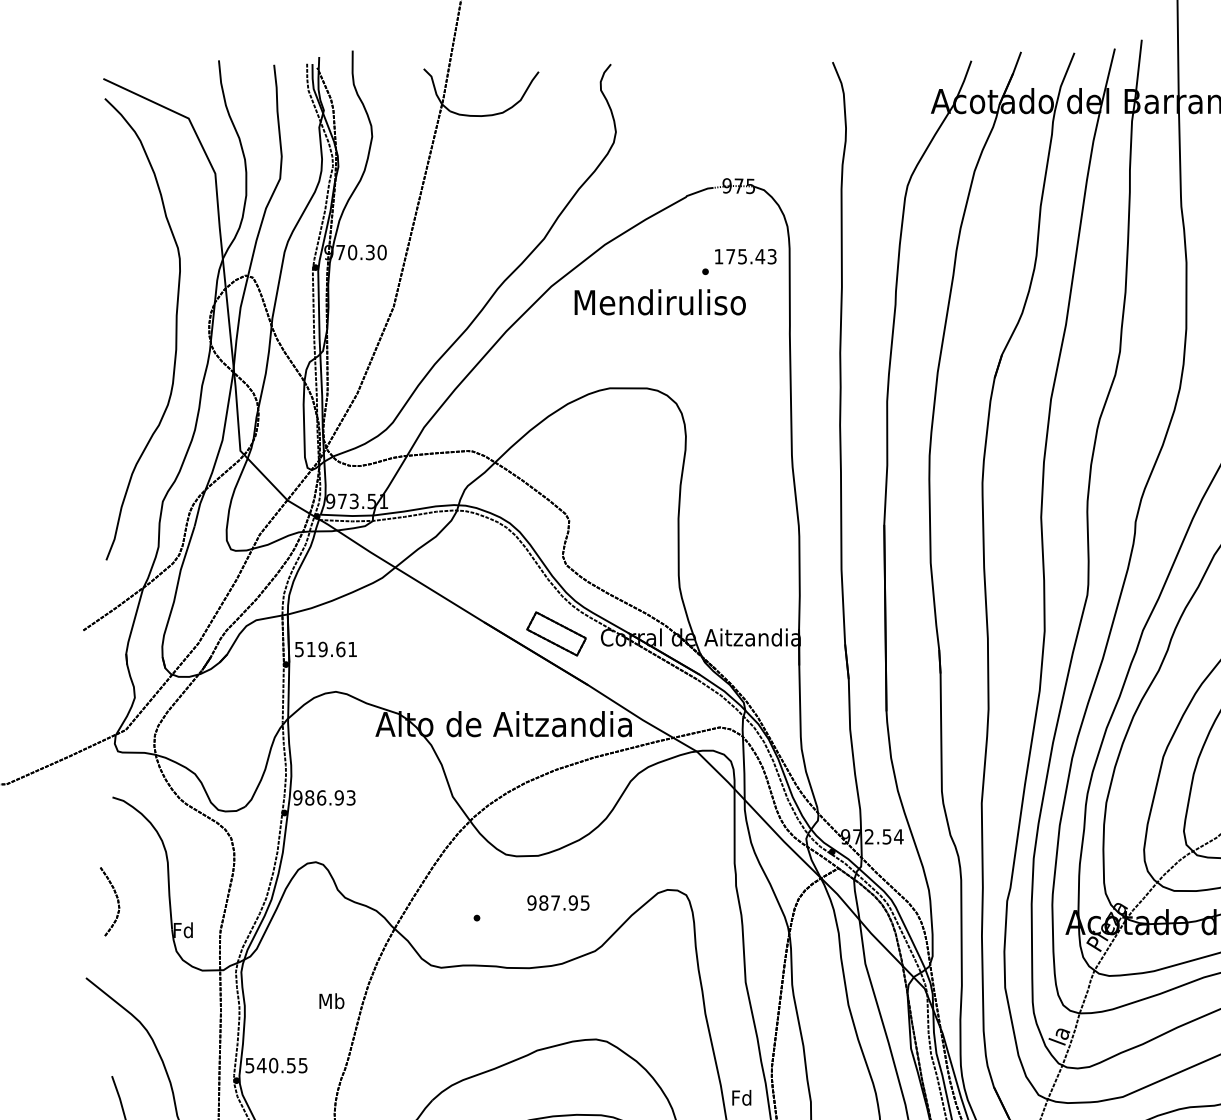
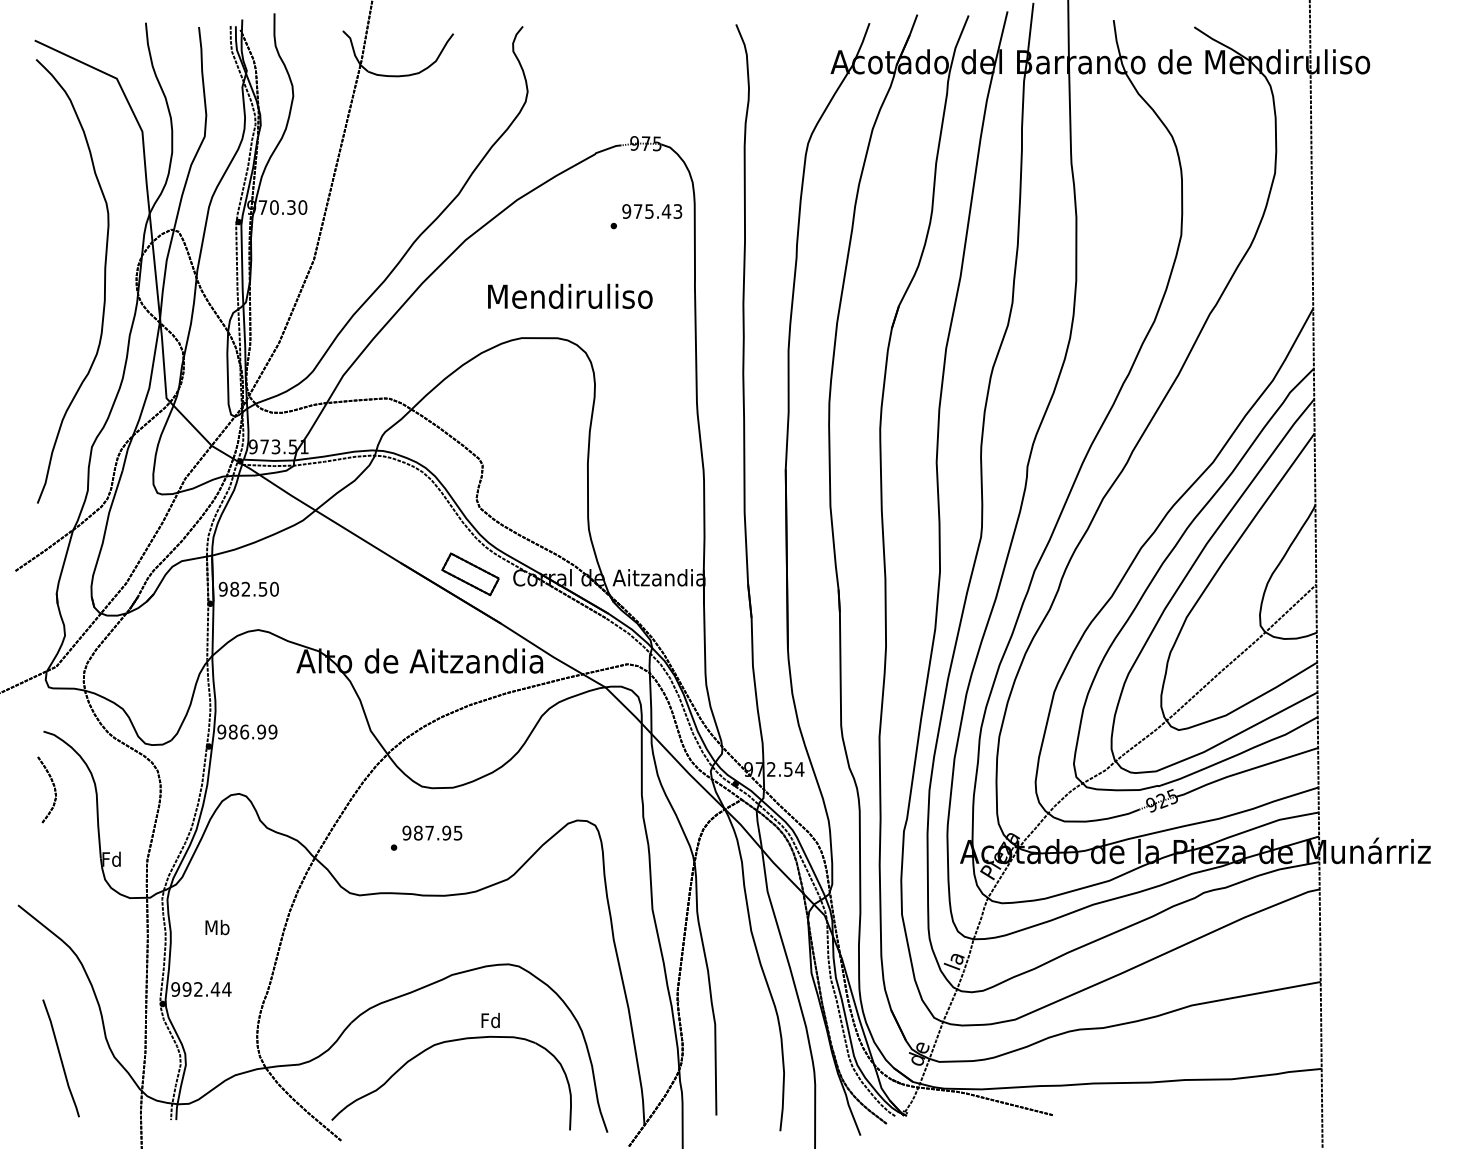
text: (718, 256) -> (626, 211), 175.43 -> 975.43
text: (660, 301) -> (570, 295), moved
text: (325, 648) -> (248, 588), 519.61 -> 982.50
text: (350, 797) -> (272, 731), 986.93 -> 986.99
part: (116, 898) -> (53, 786), moved
text: (558, 902) -> (432, 832), moved
text: (331, 1001) -> (217, 927), moved
text: (276, 1065) -> (201, 989), 540.55 -> 992.44
text: (741, 1097) -> (490, 1020), moved

